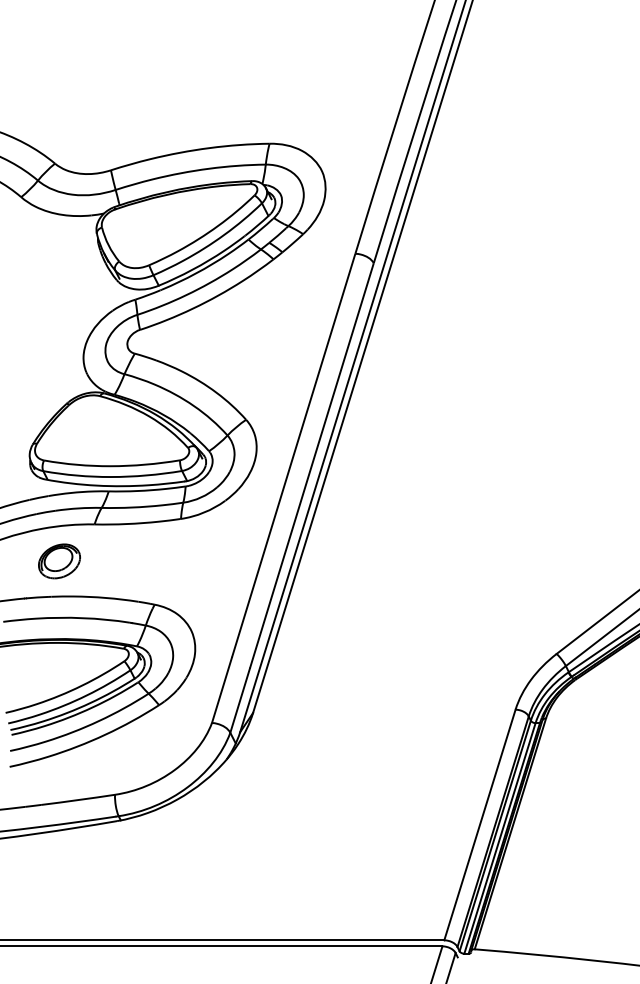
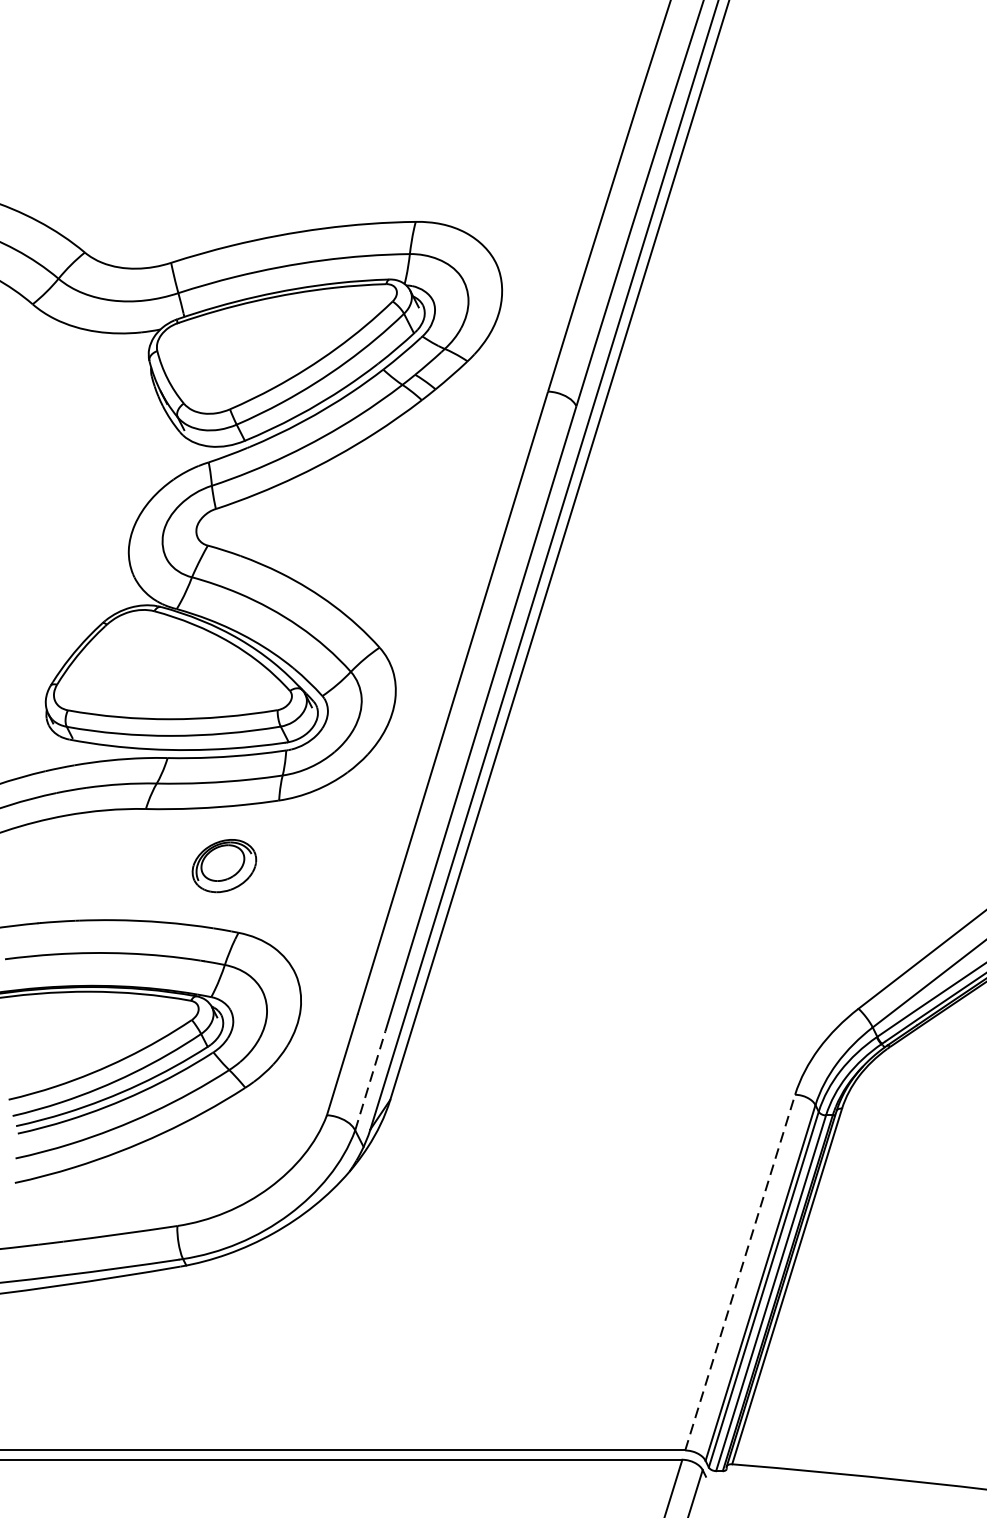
part: (59, 561) -> (224, 866), moved
line: (240, 700) -> (370, 1080), solid -> dashed
line: (479, 825) -> (739, 1273), solid -> dashed

